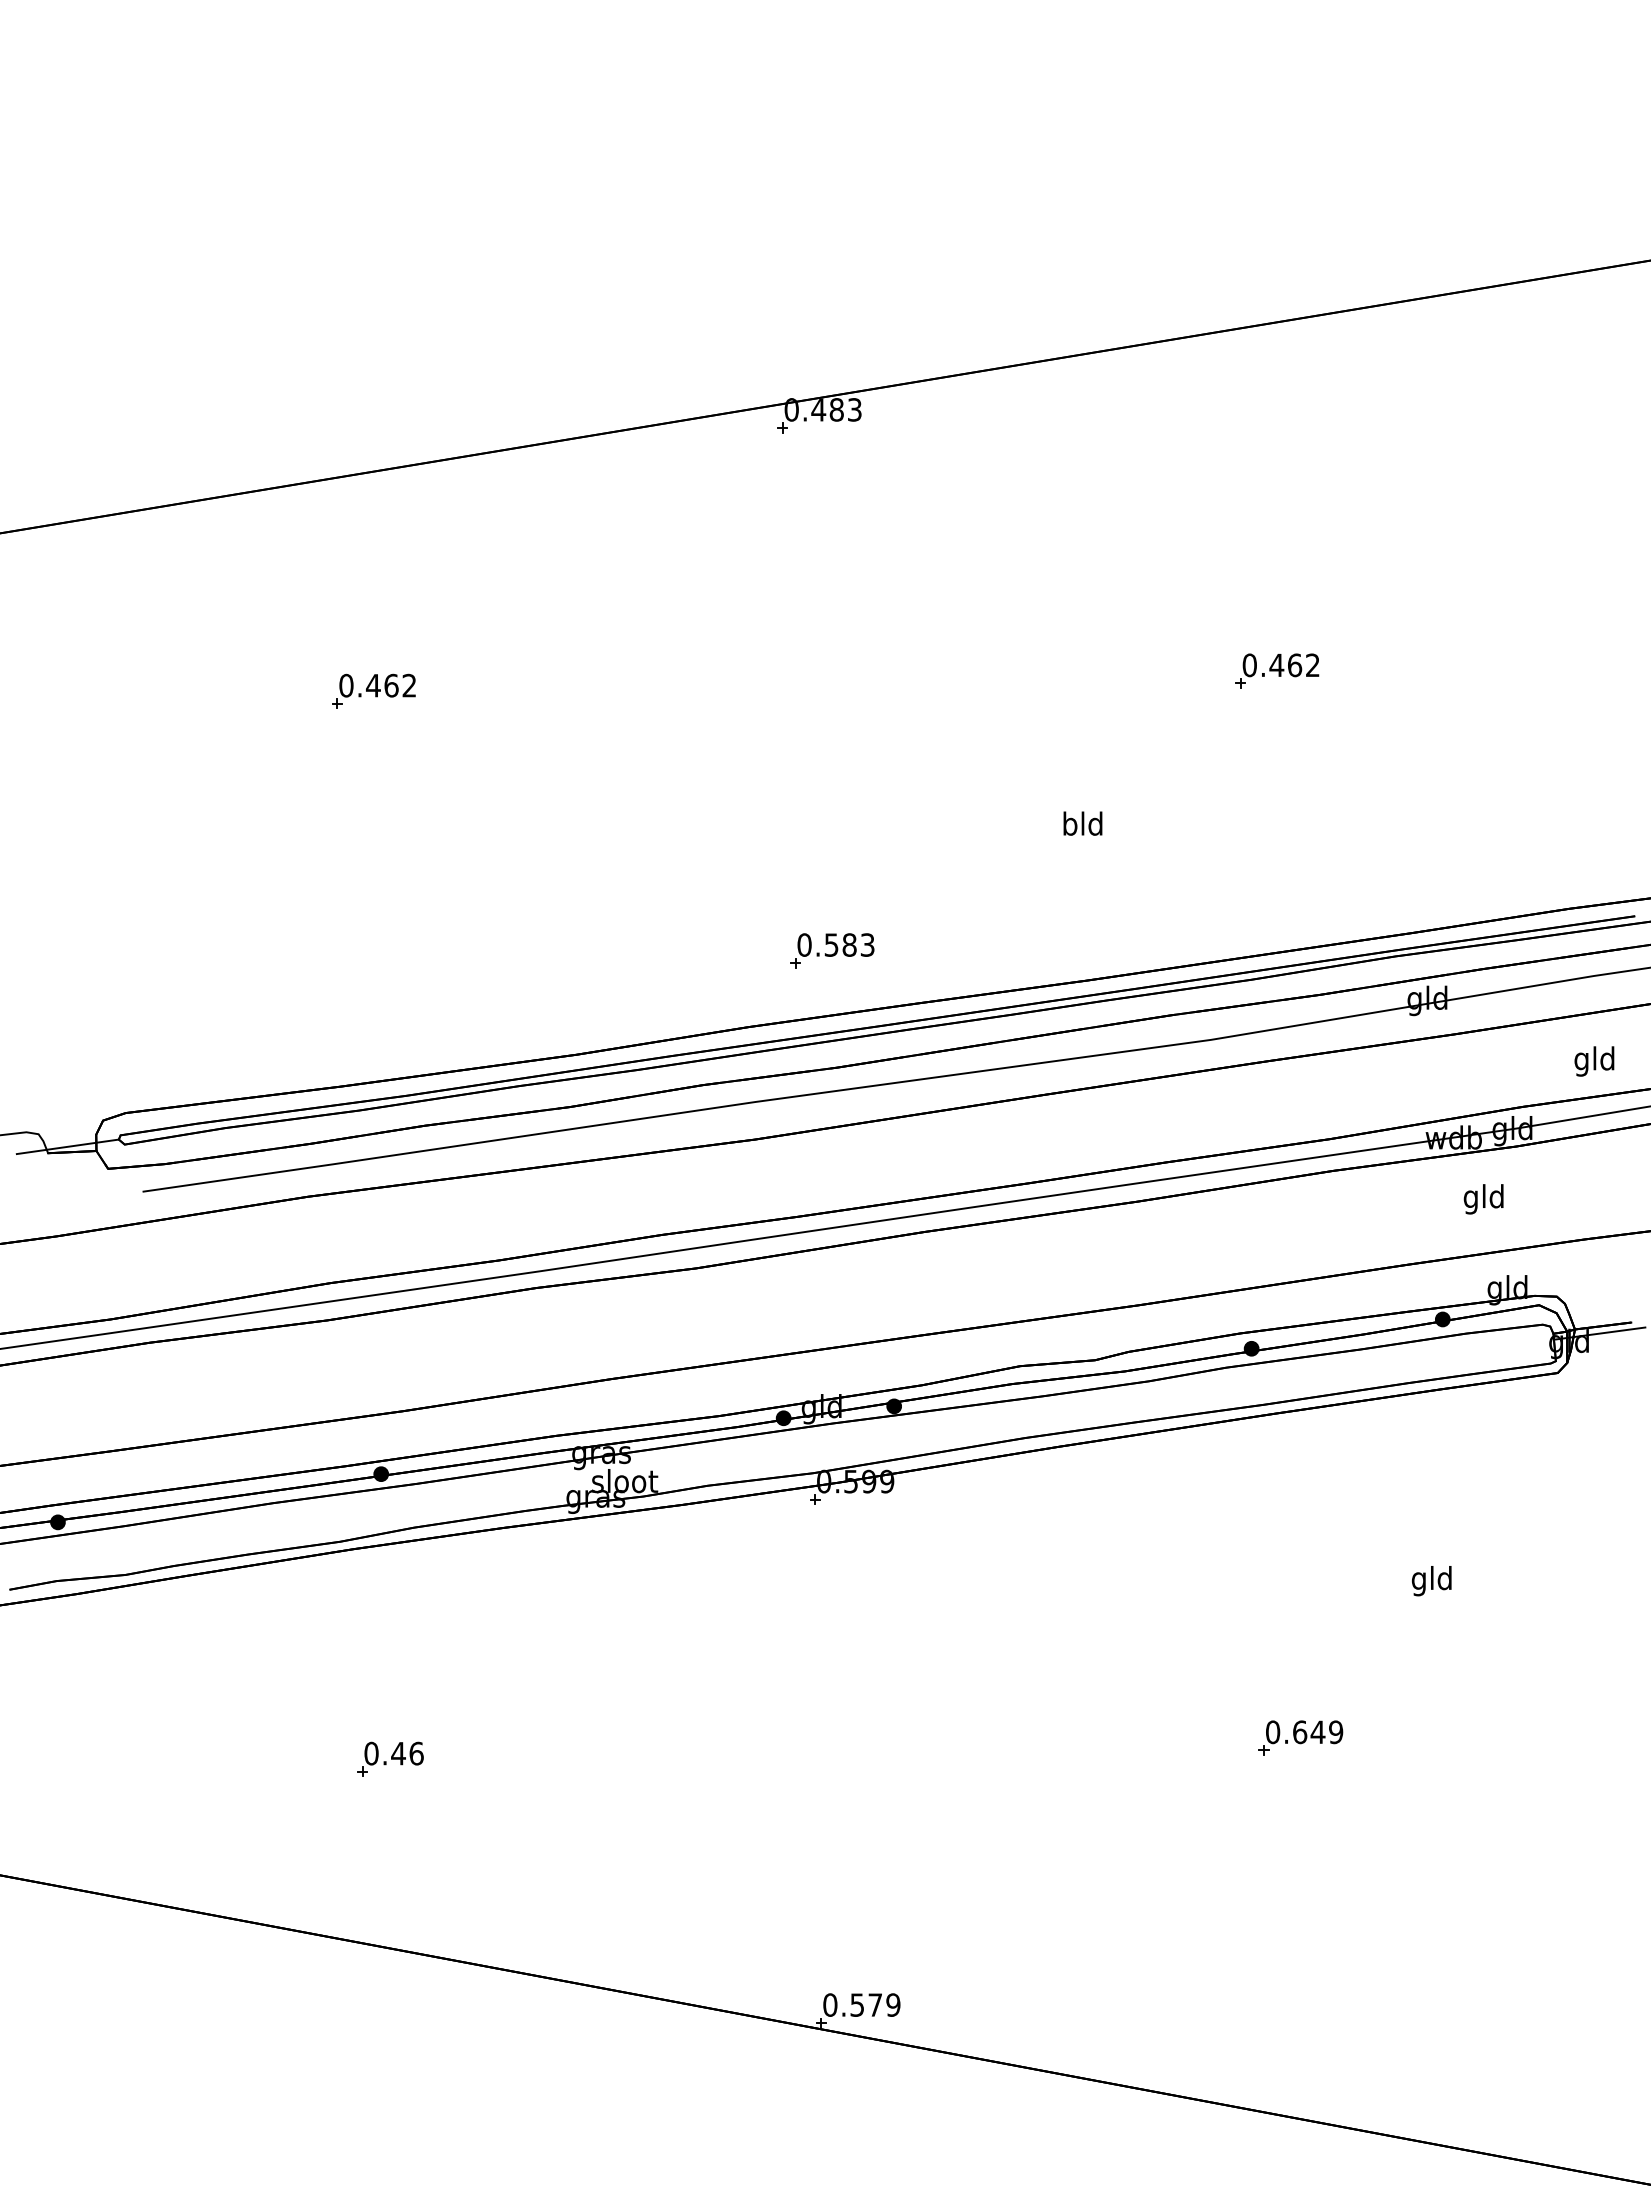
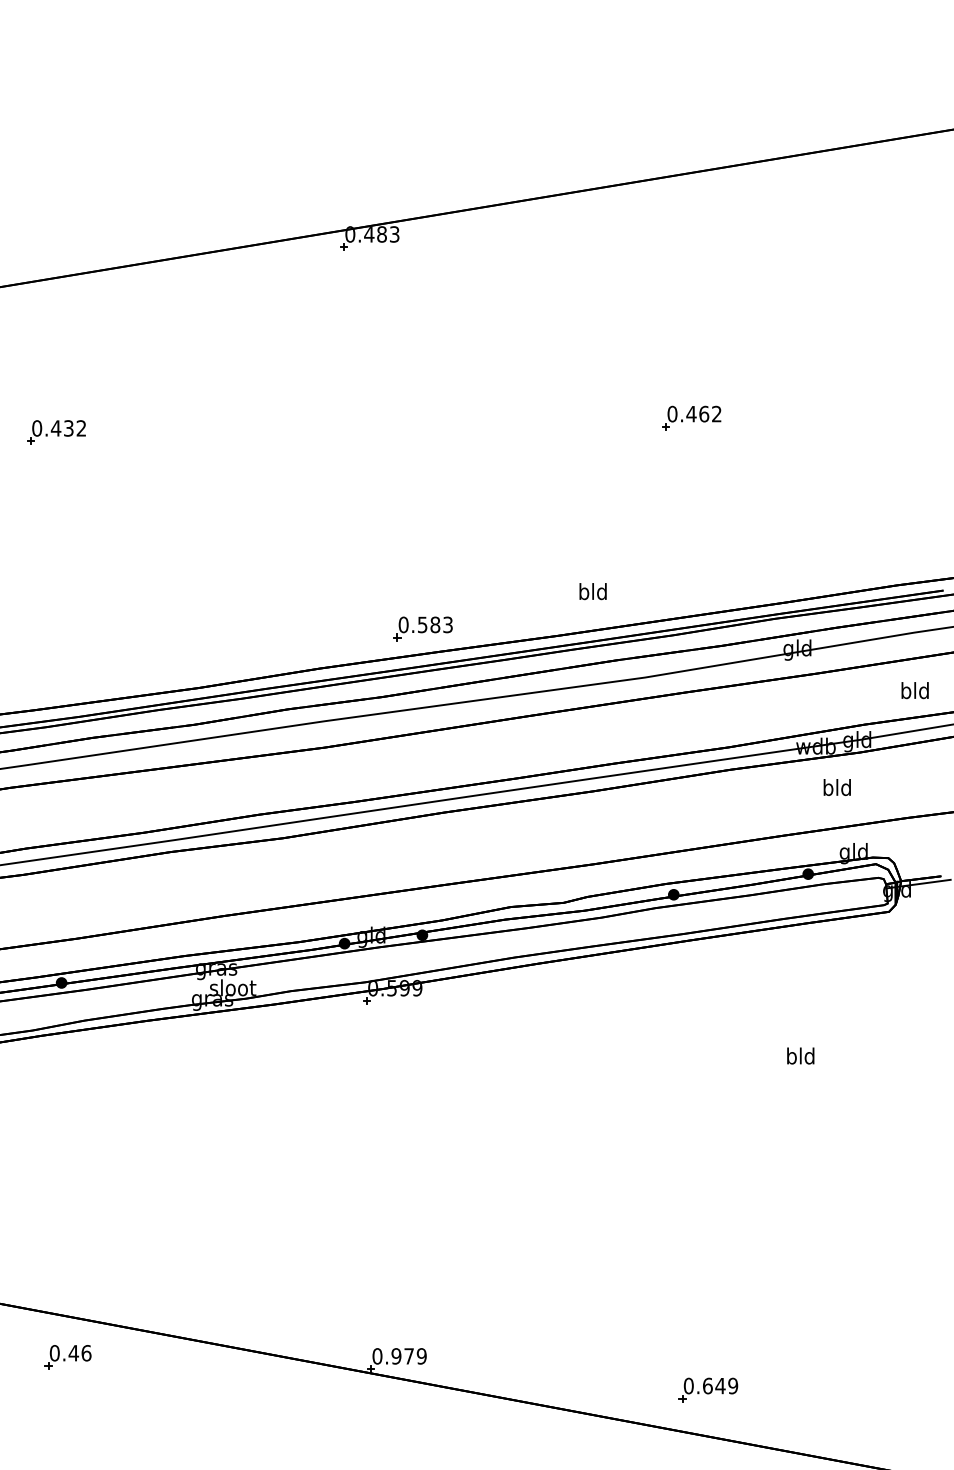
text: (391, 685) -> (68, 428), 0.462 -> 0.432
text: (1082, 823) -> (592, 591), moved
part: (832, 950) -> (423, 628), moved
text: (1581, 1061) -> (905, 692), gld -> bld
text: (1470, 1199) -> (827, 789), gld -> bld
text: (1418, 1581) -> (791, 1058), gld -> bld
part: (1300, 1737) -> (708, 1389), moved
part: (390, 1758) -> (68, 1356), moved
text: (857, 2004) -> (396, 1355), 0.579 -> 0.979

